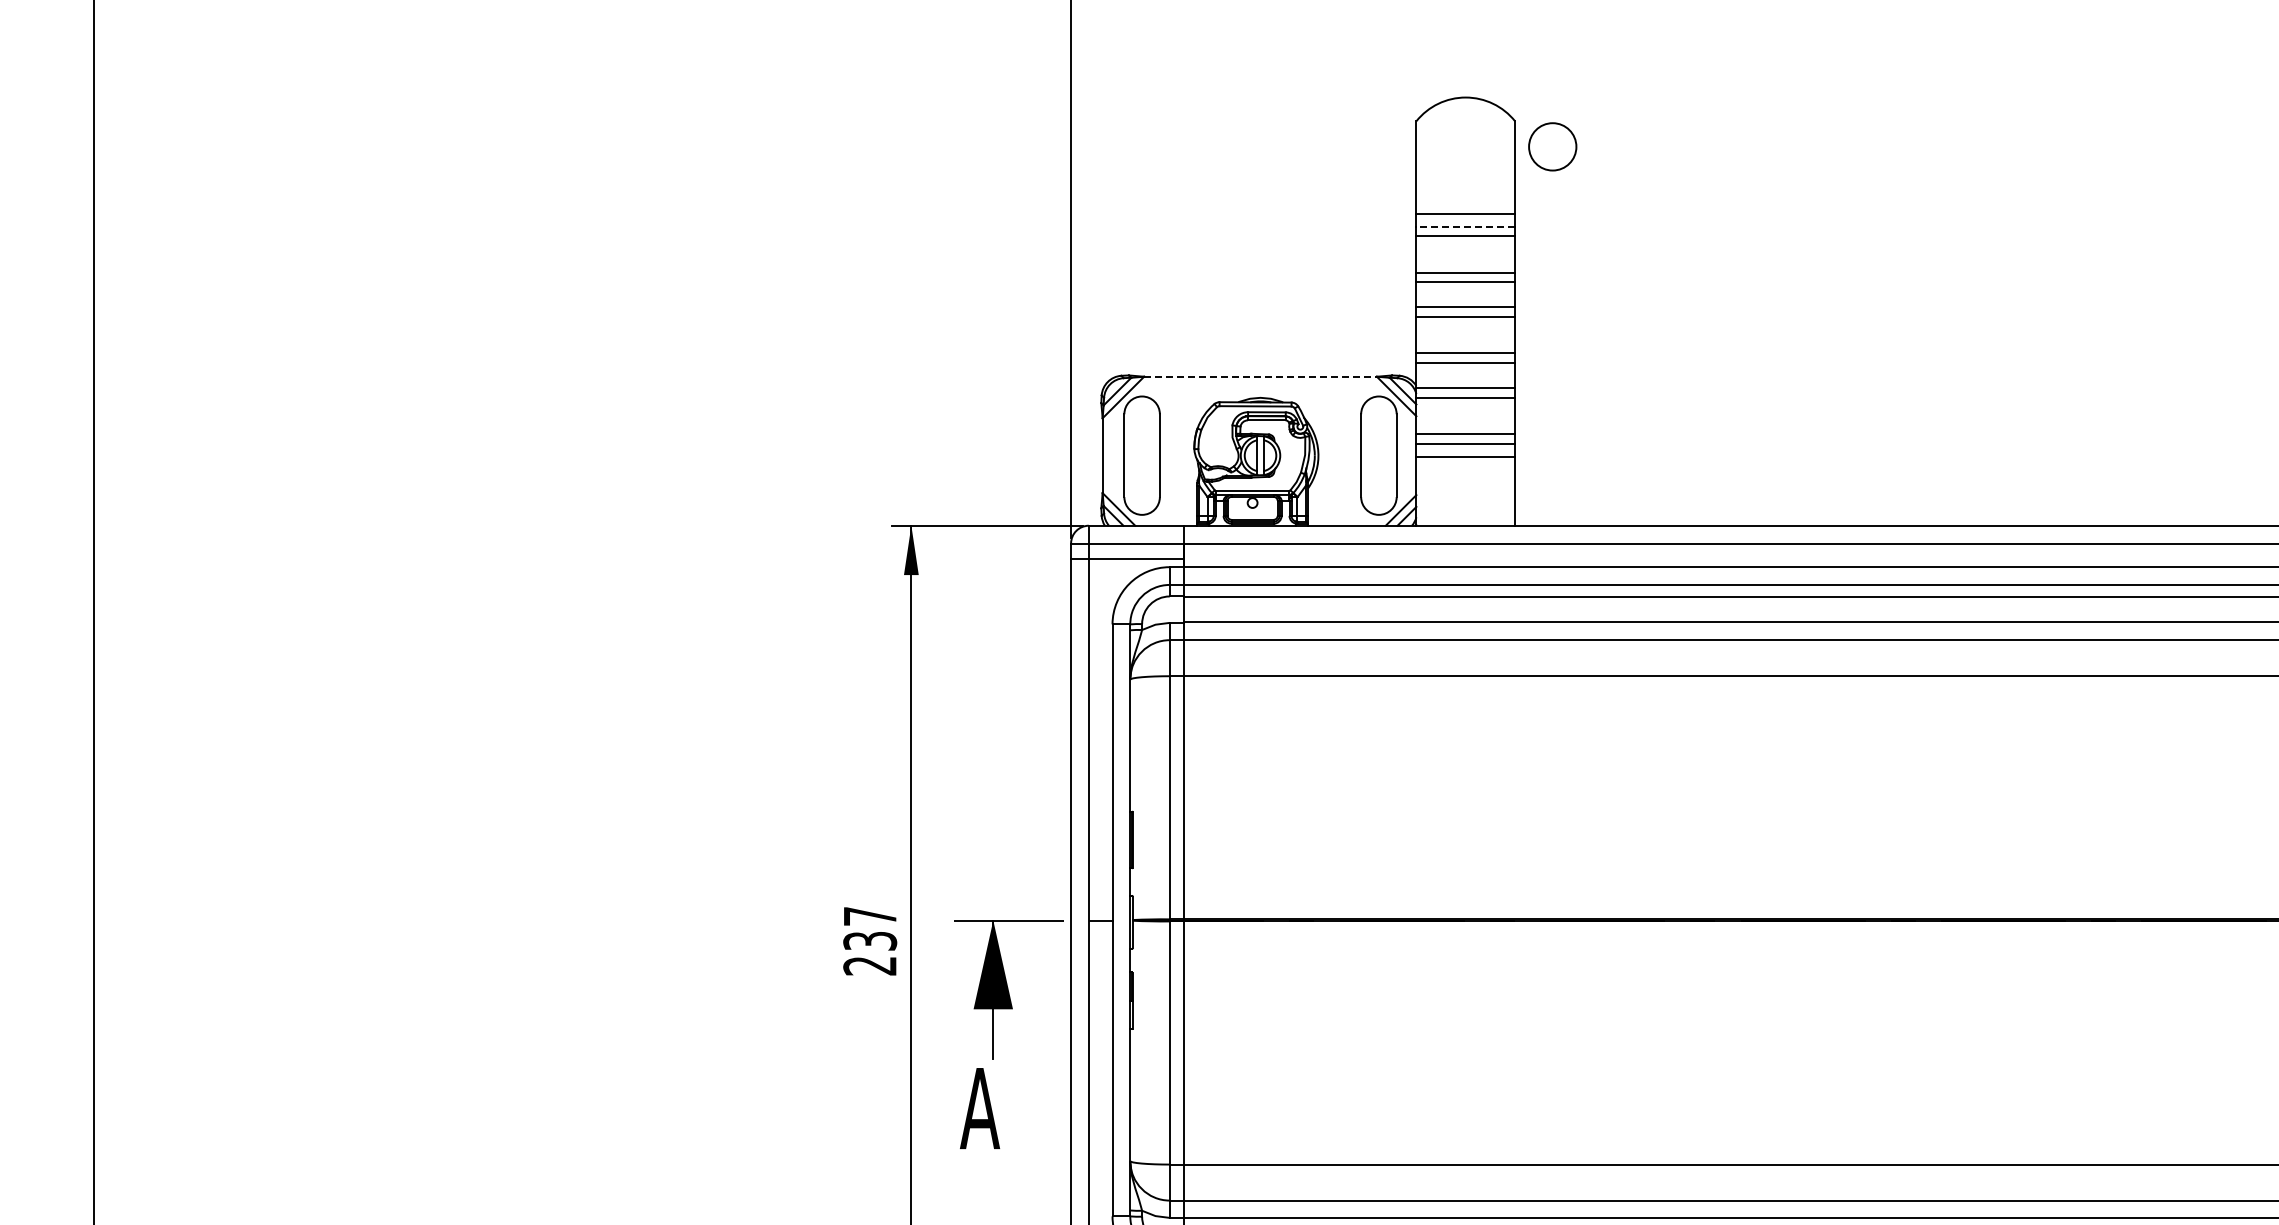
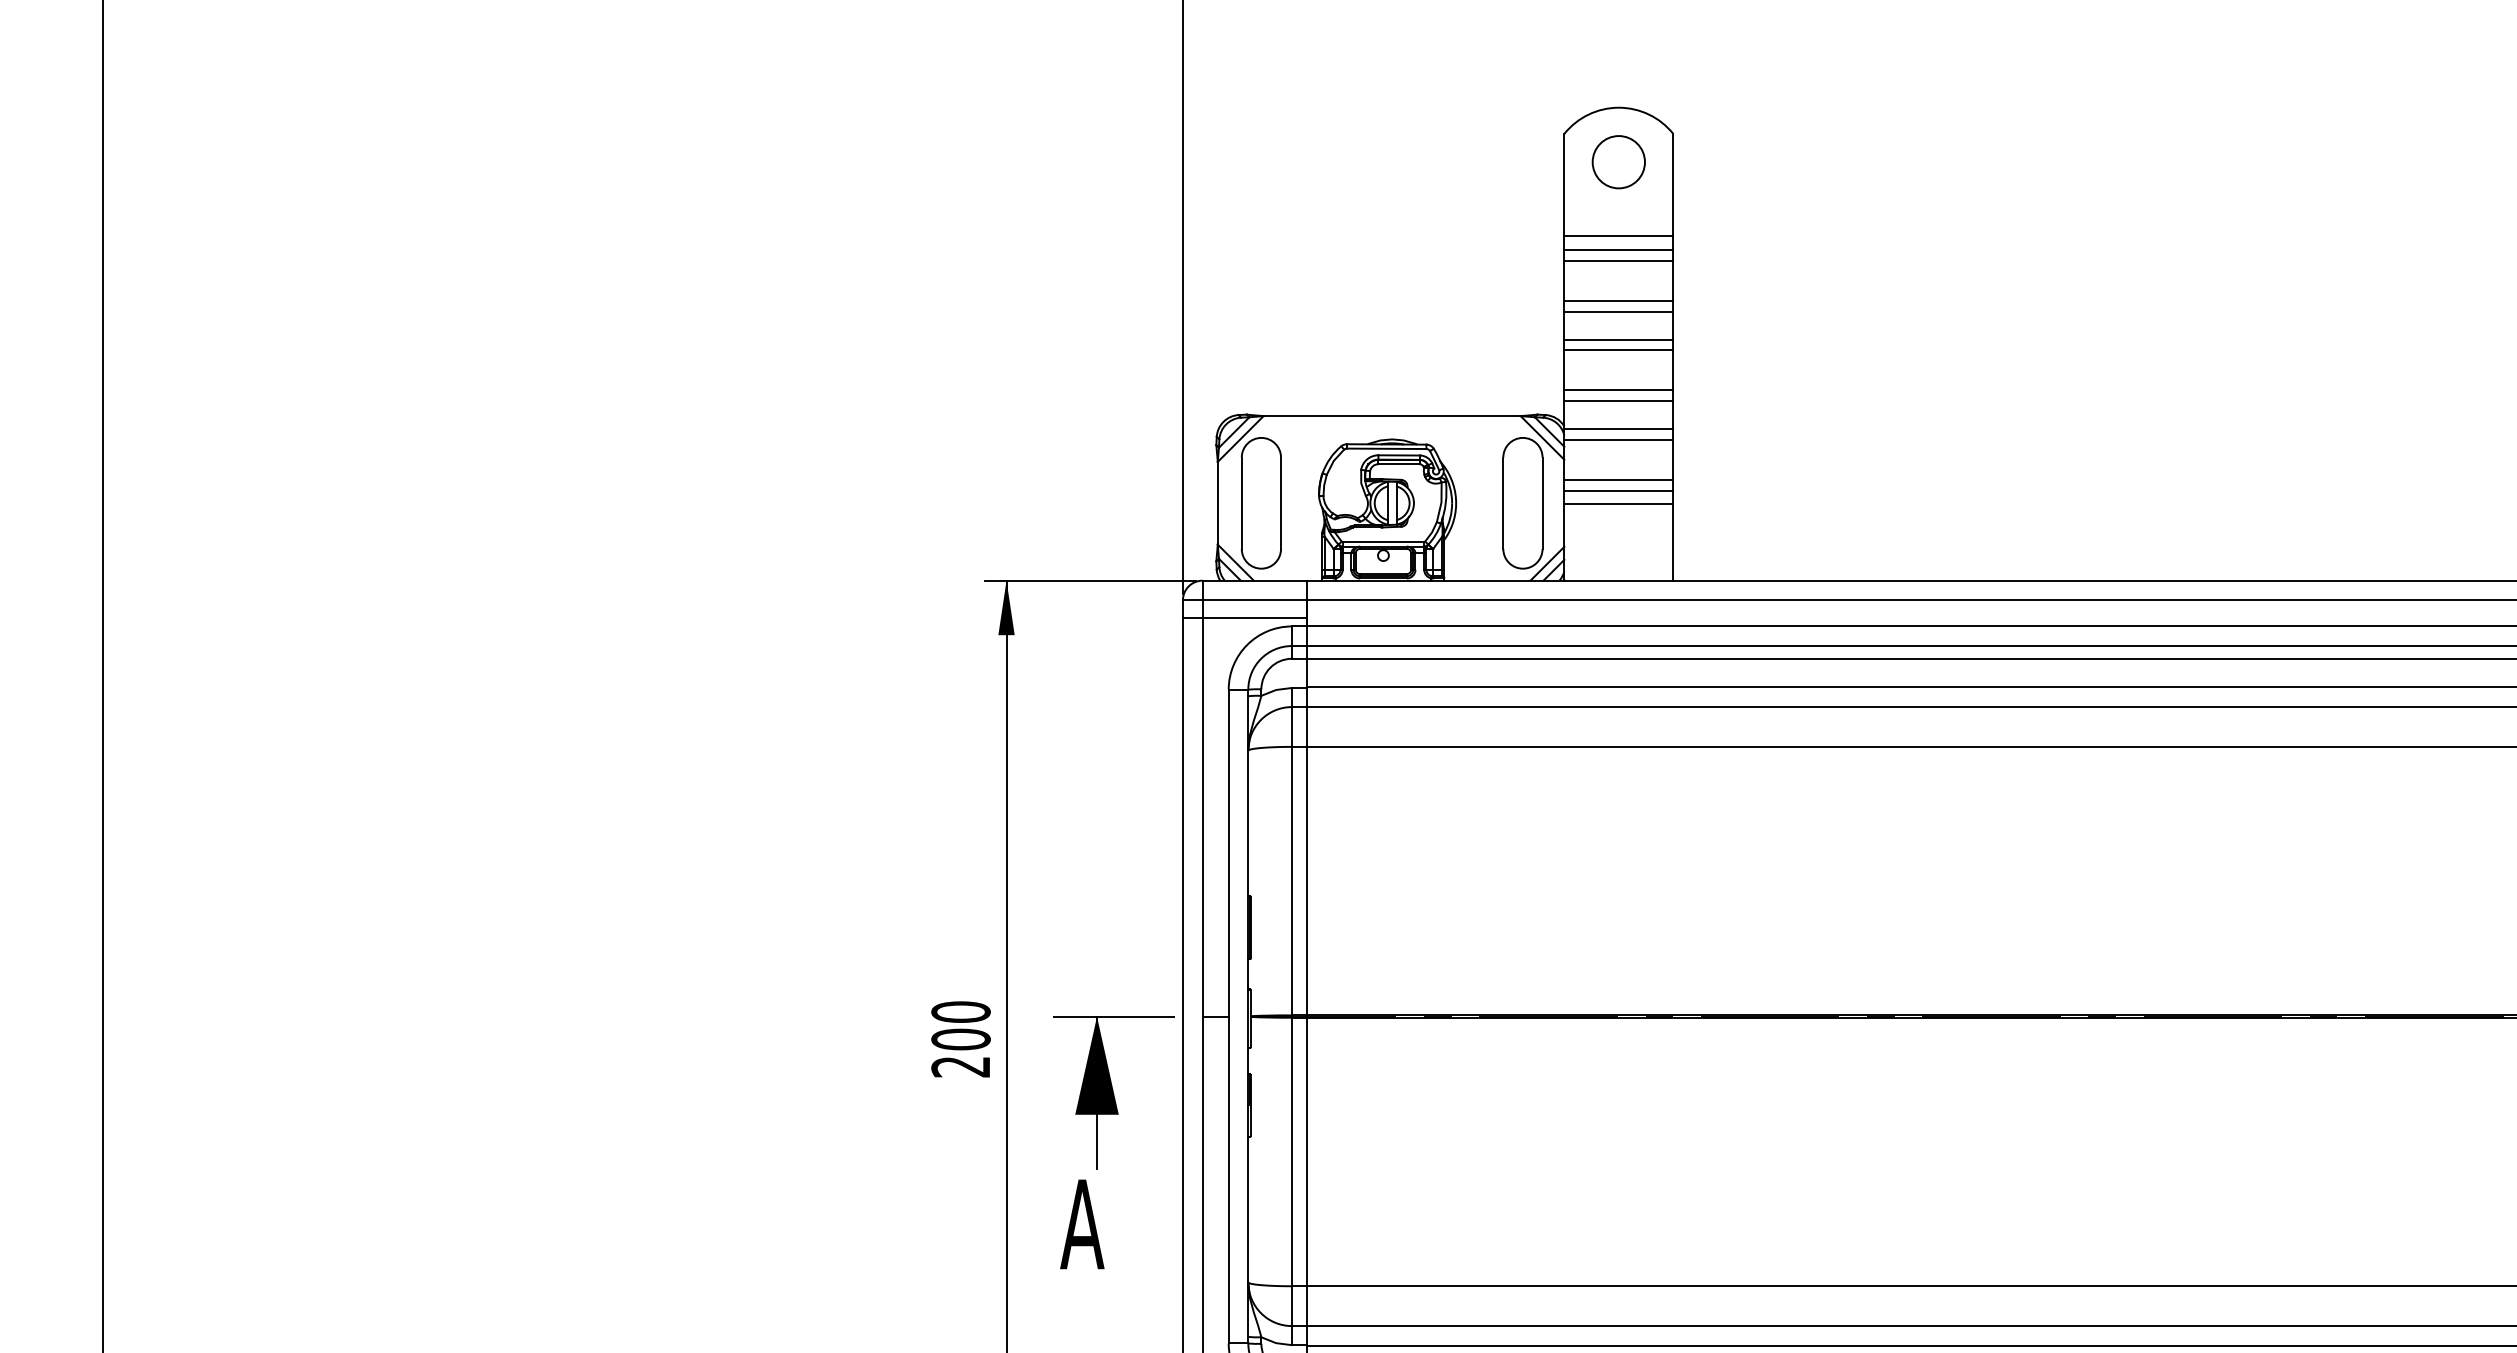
circle: (1552, 146) -> (1618, 161), moved
line: (1465, 226) -> (1618, 250), dashed -> solid
line: (1261, 376) -> (1393, 415), dashed -> solid
text: (870, 928) -> (961, 1025), 237 -> 200

